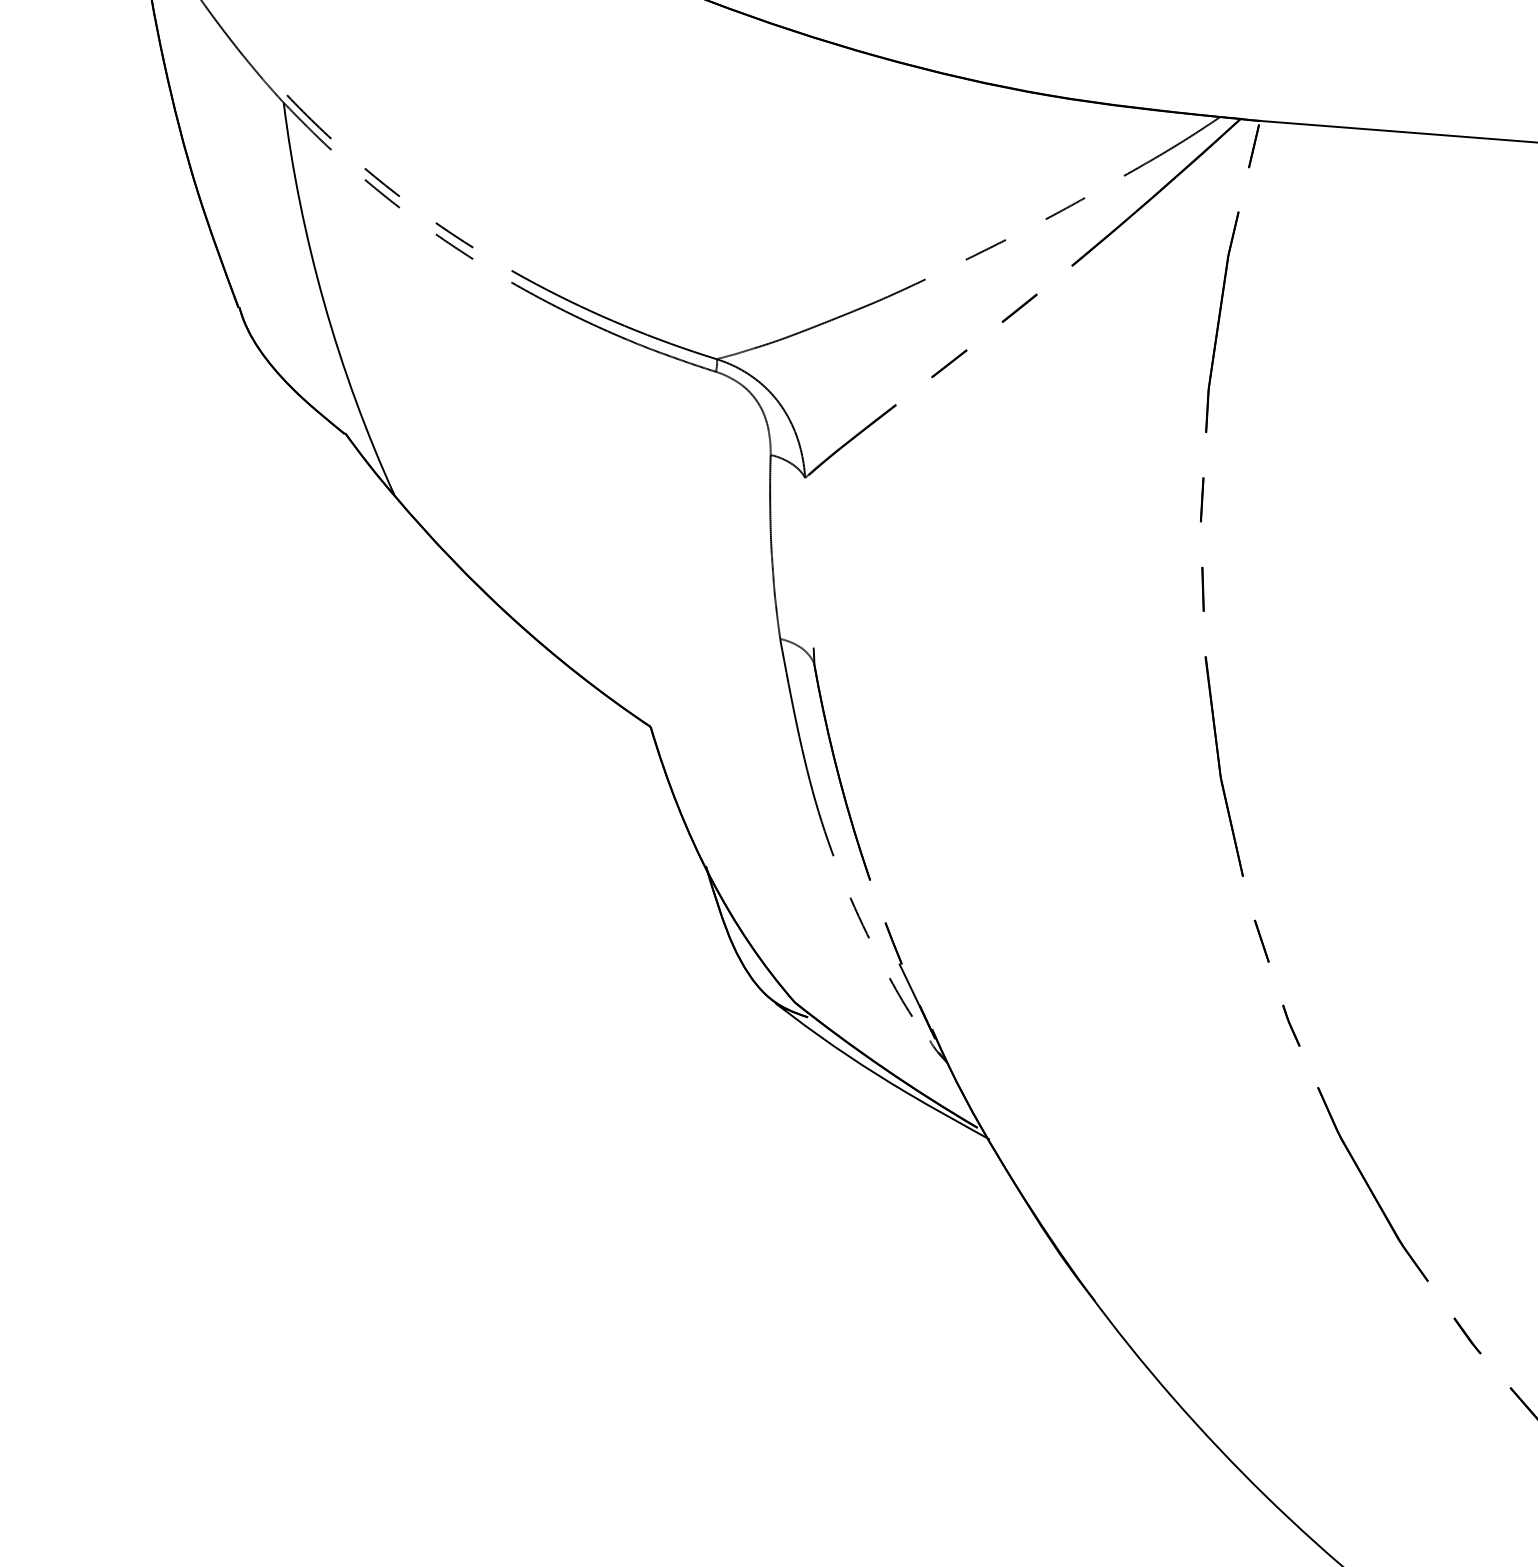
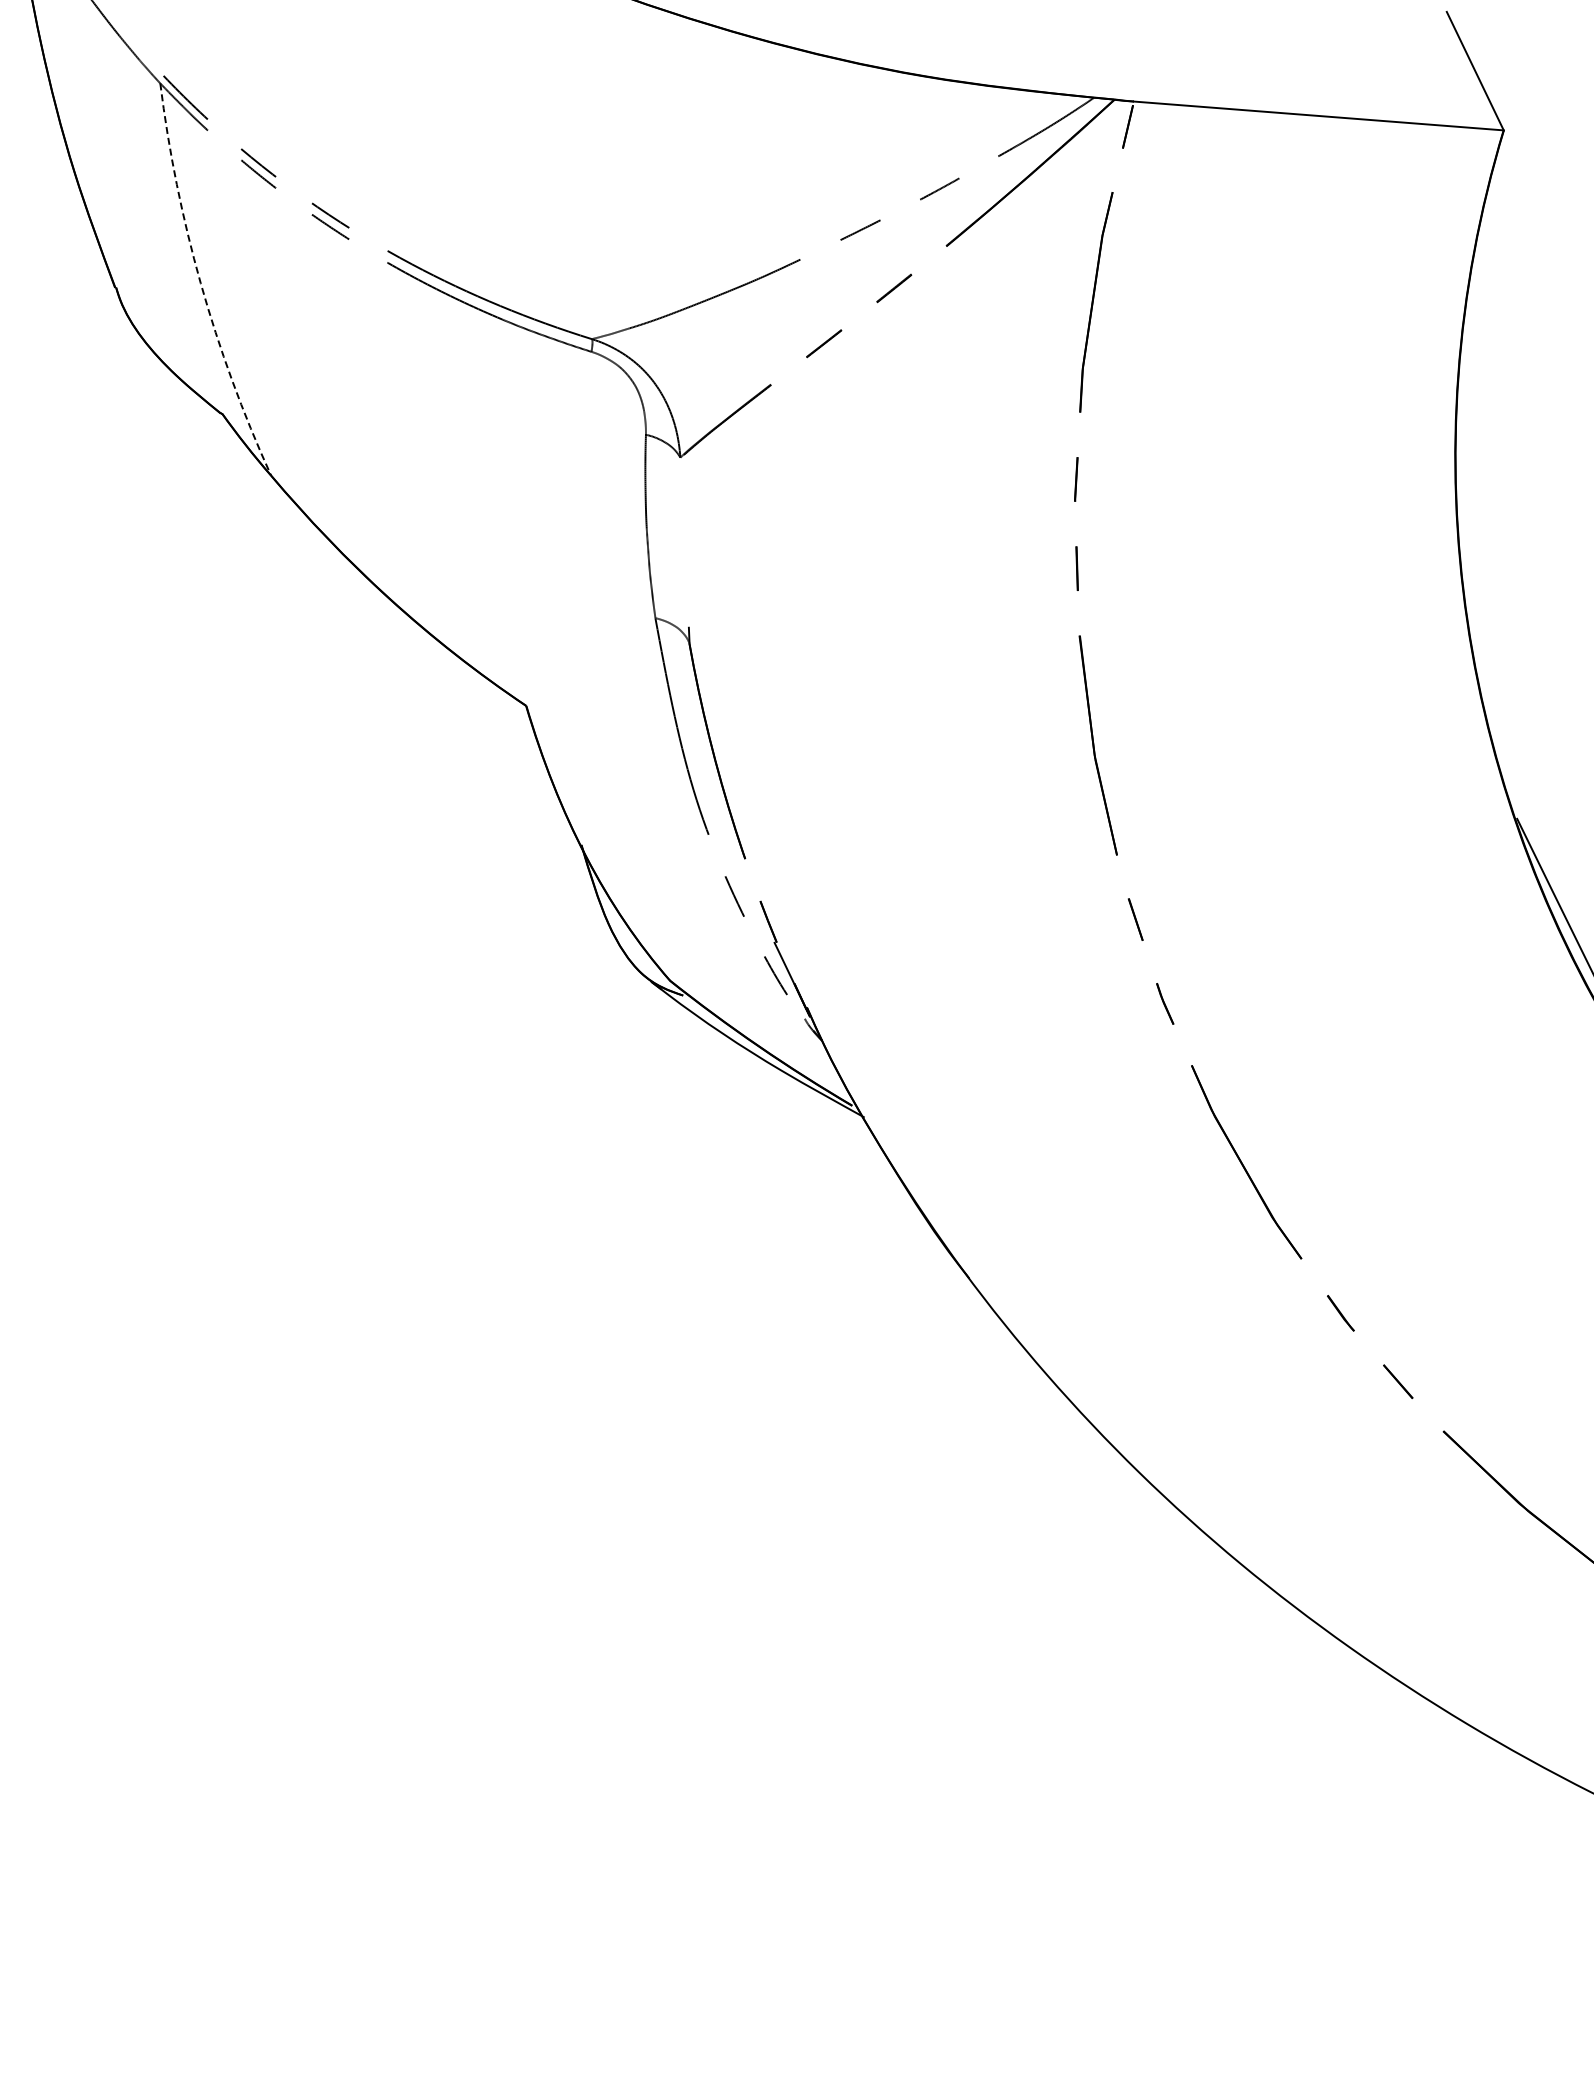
arc: (324, 303) -> (200, 283), solid -> dashed

